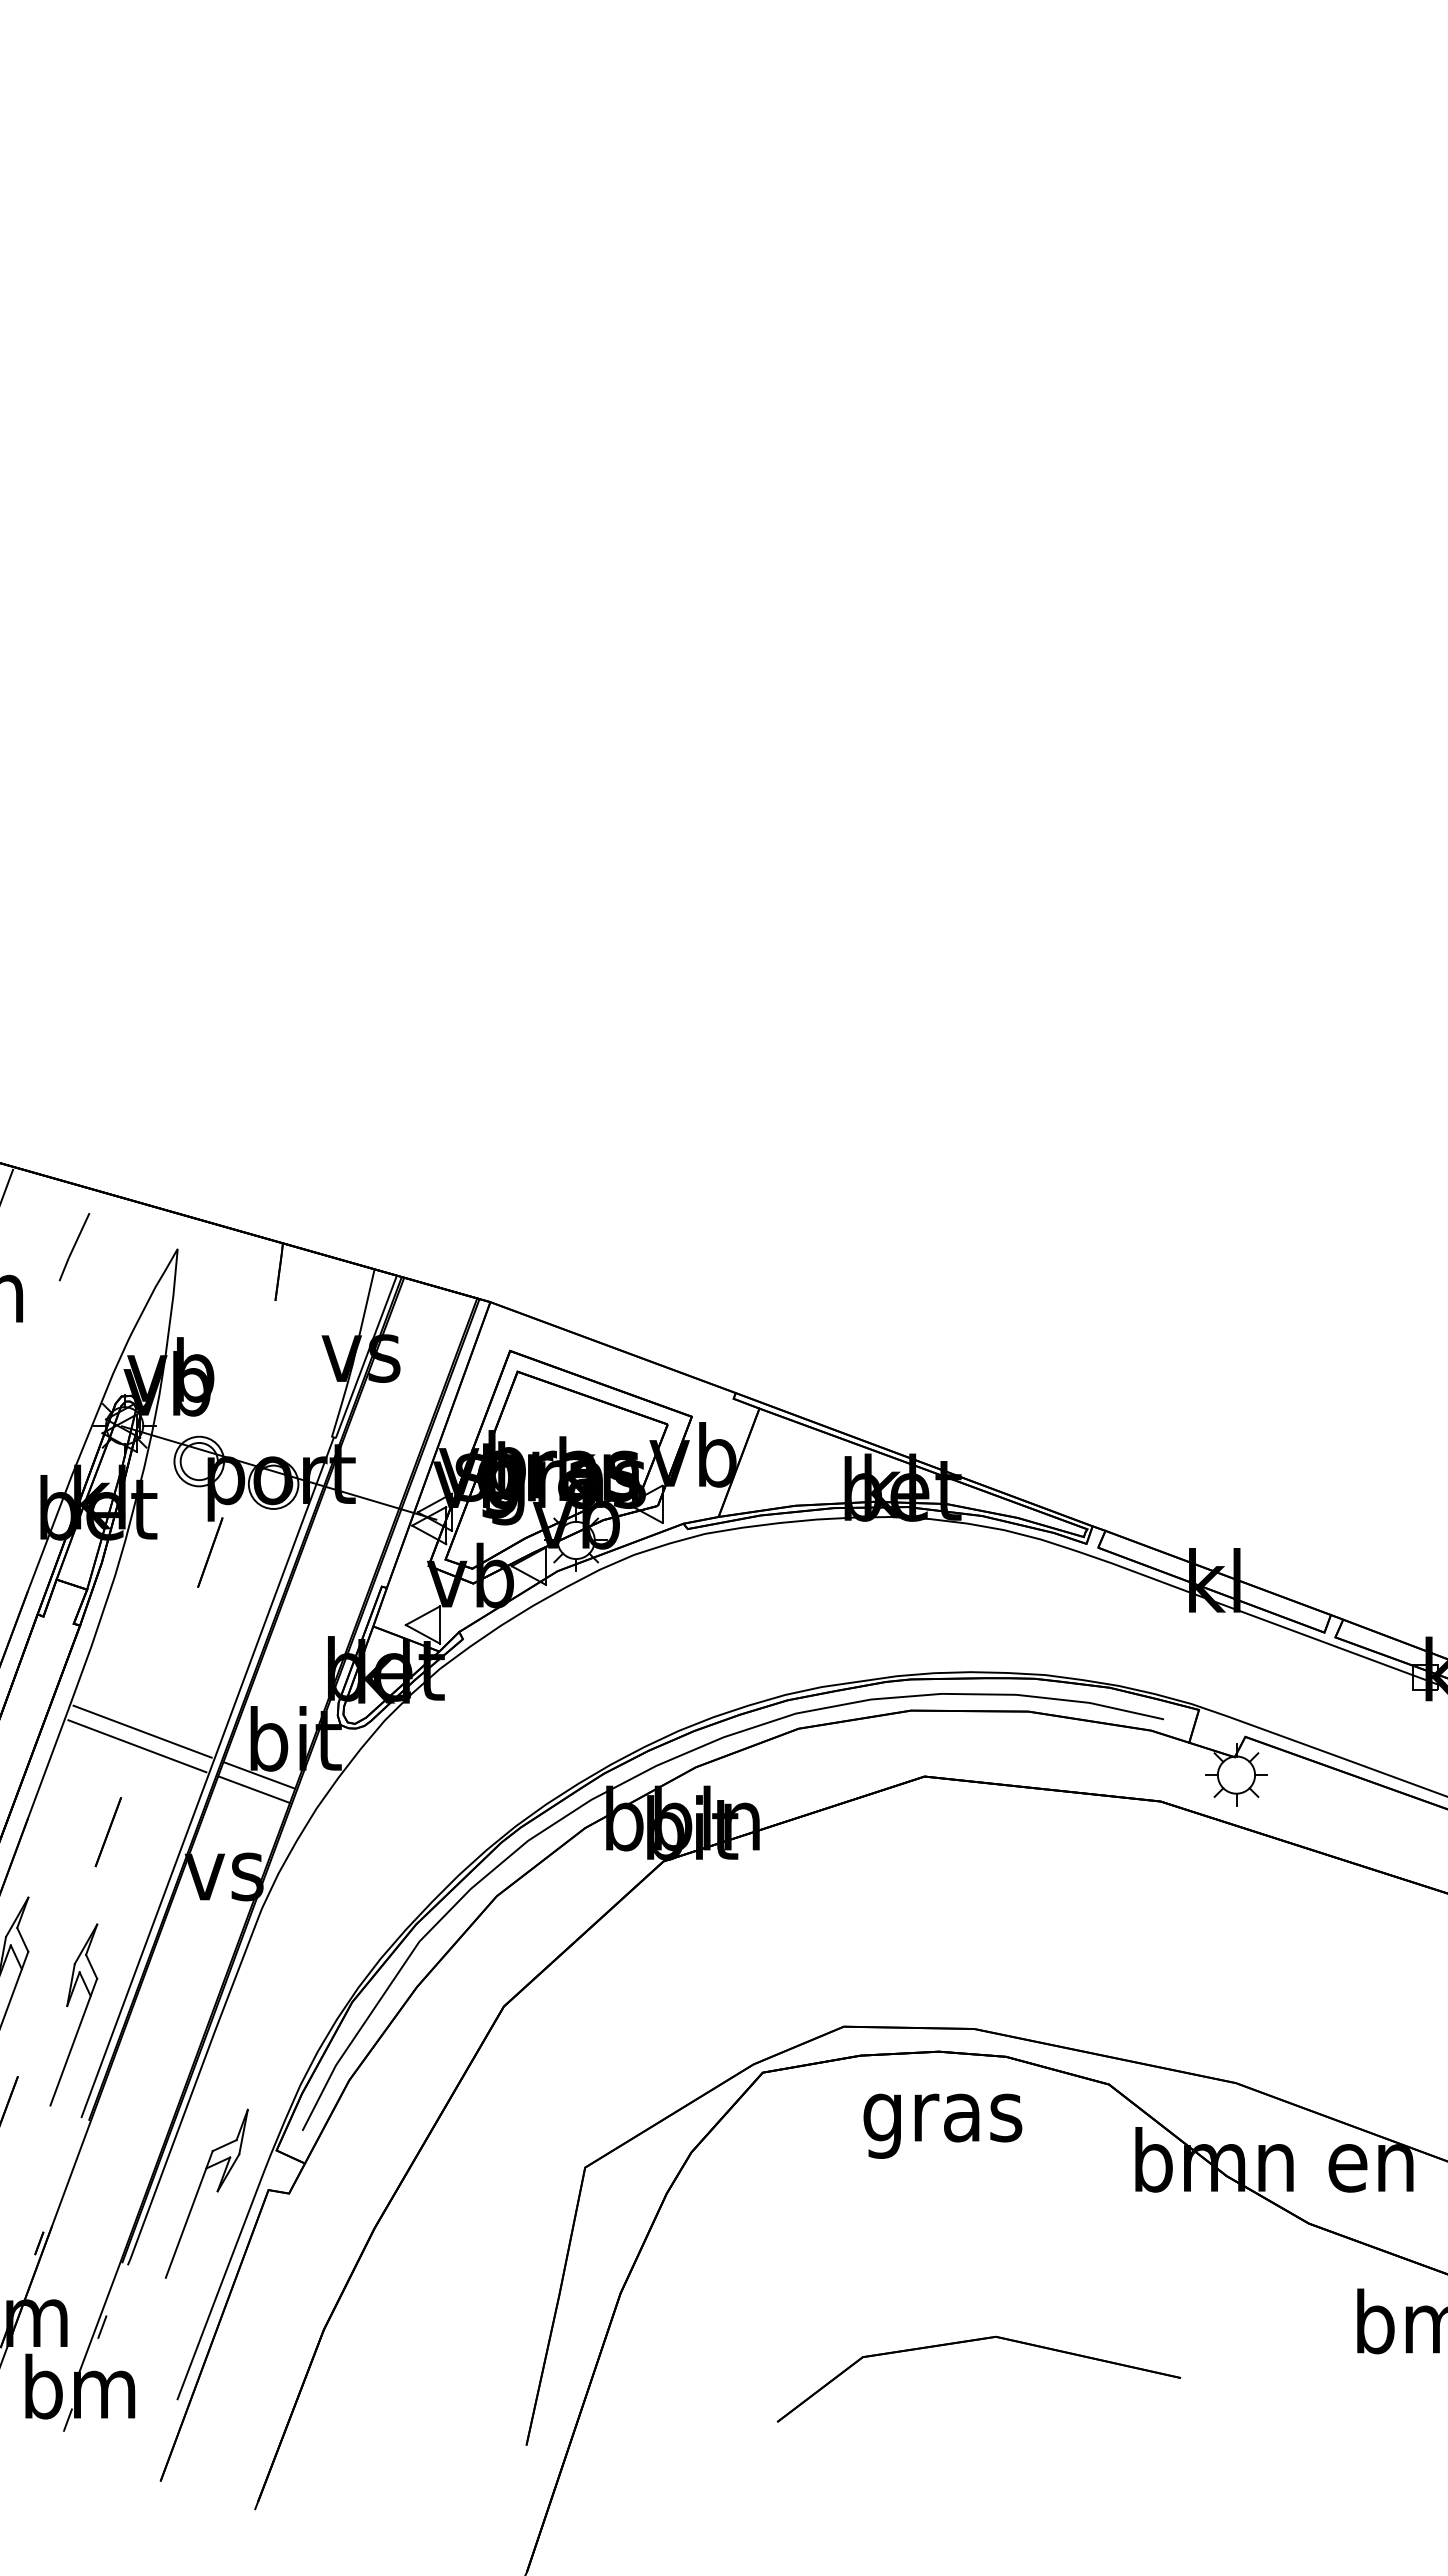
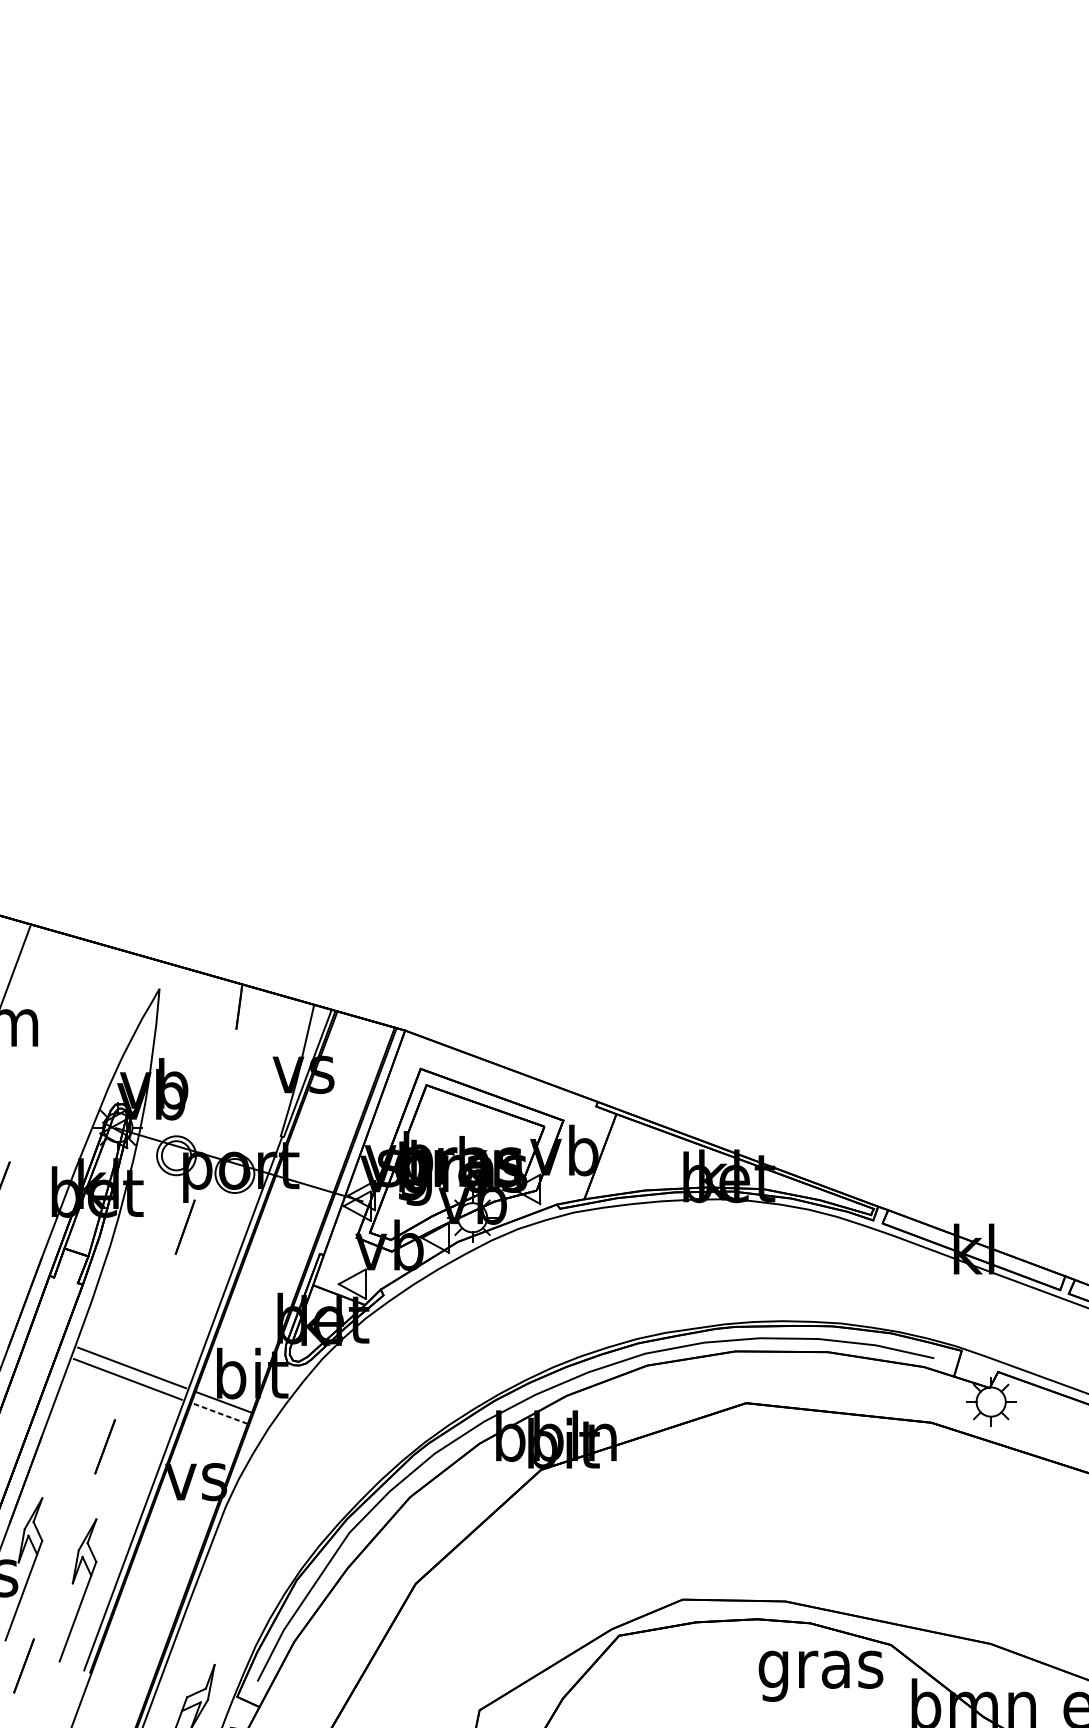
line: (74, 1247) -> (78, 987), removed
line: (253, 1789) -> (219, 1413), solid -> dashed
text: (942, 2125) -> (820, 1675), moved

